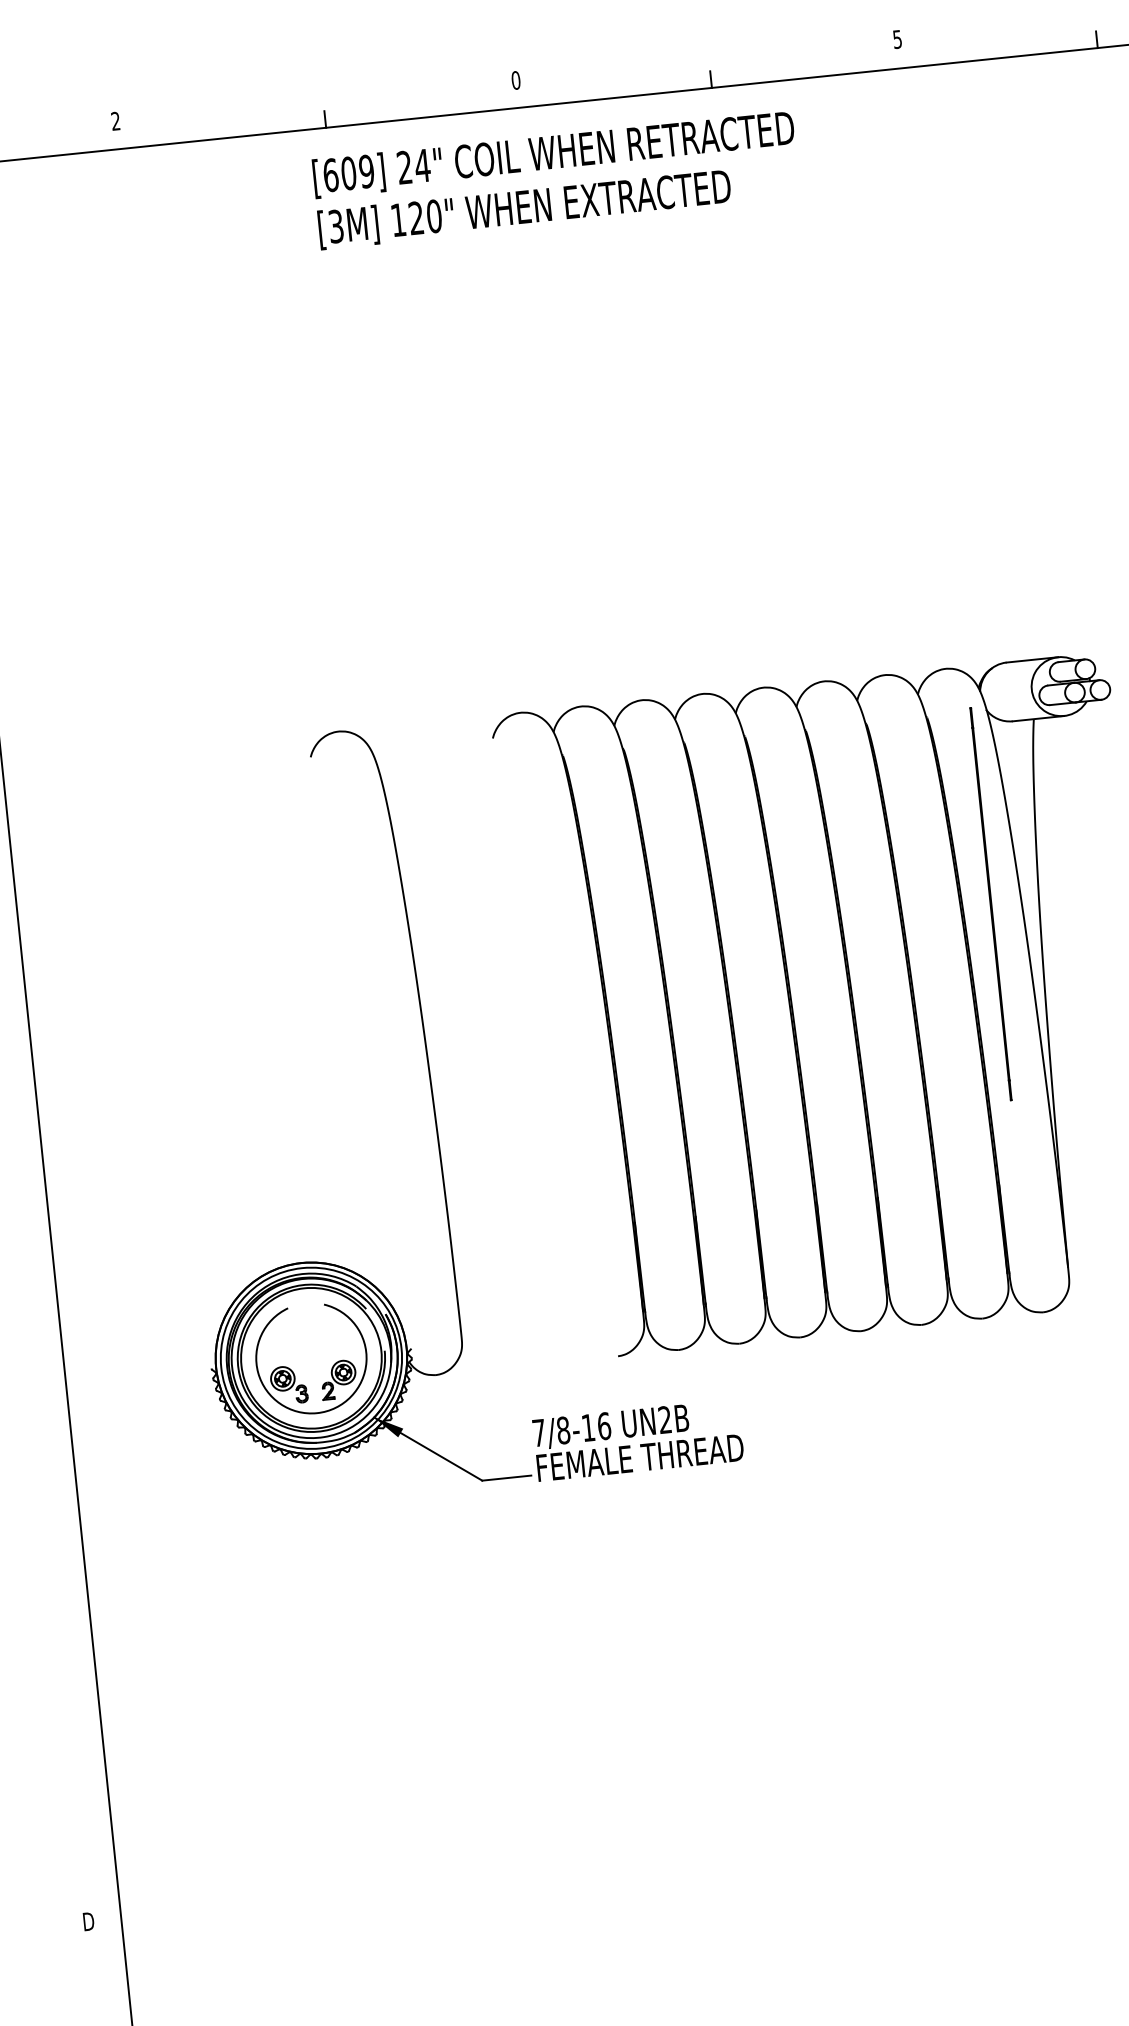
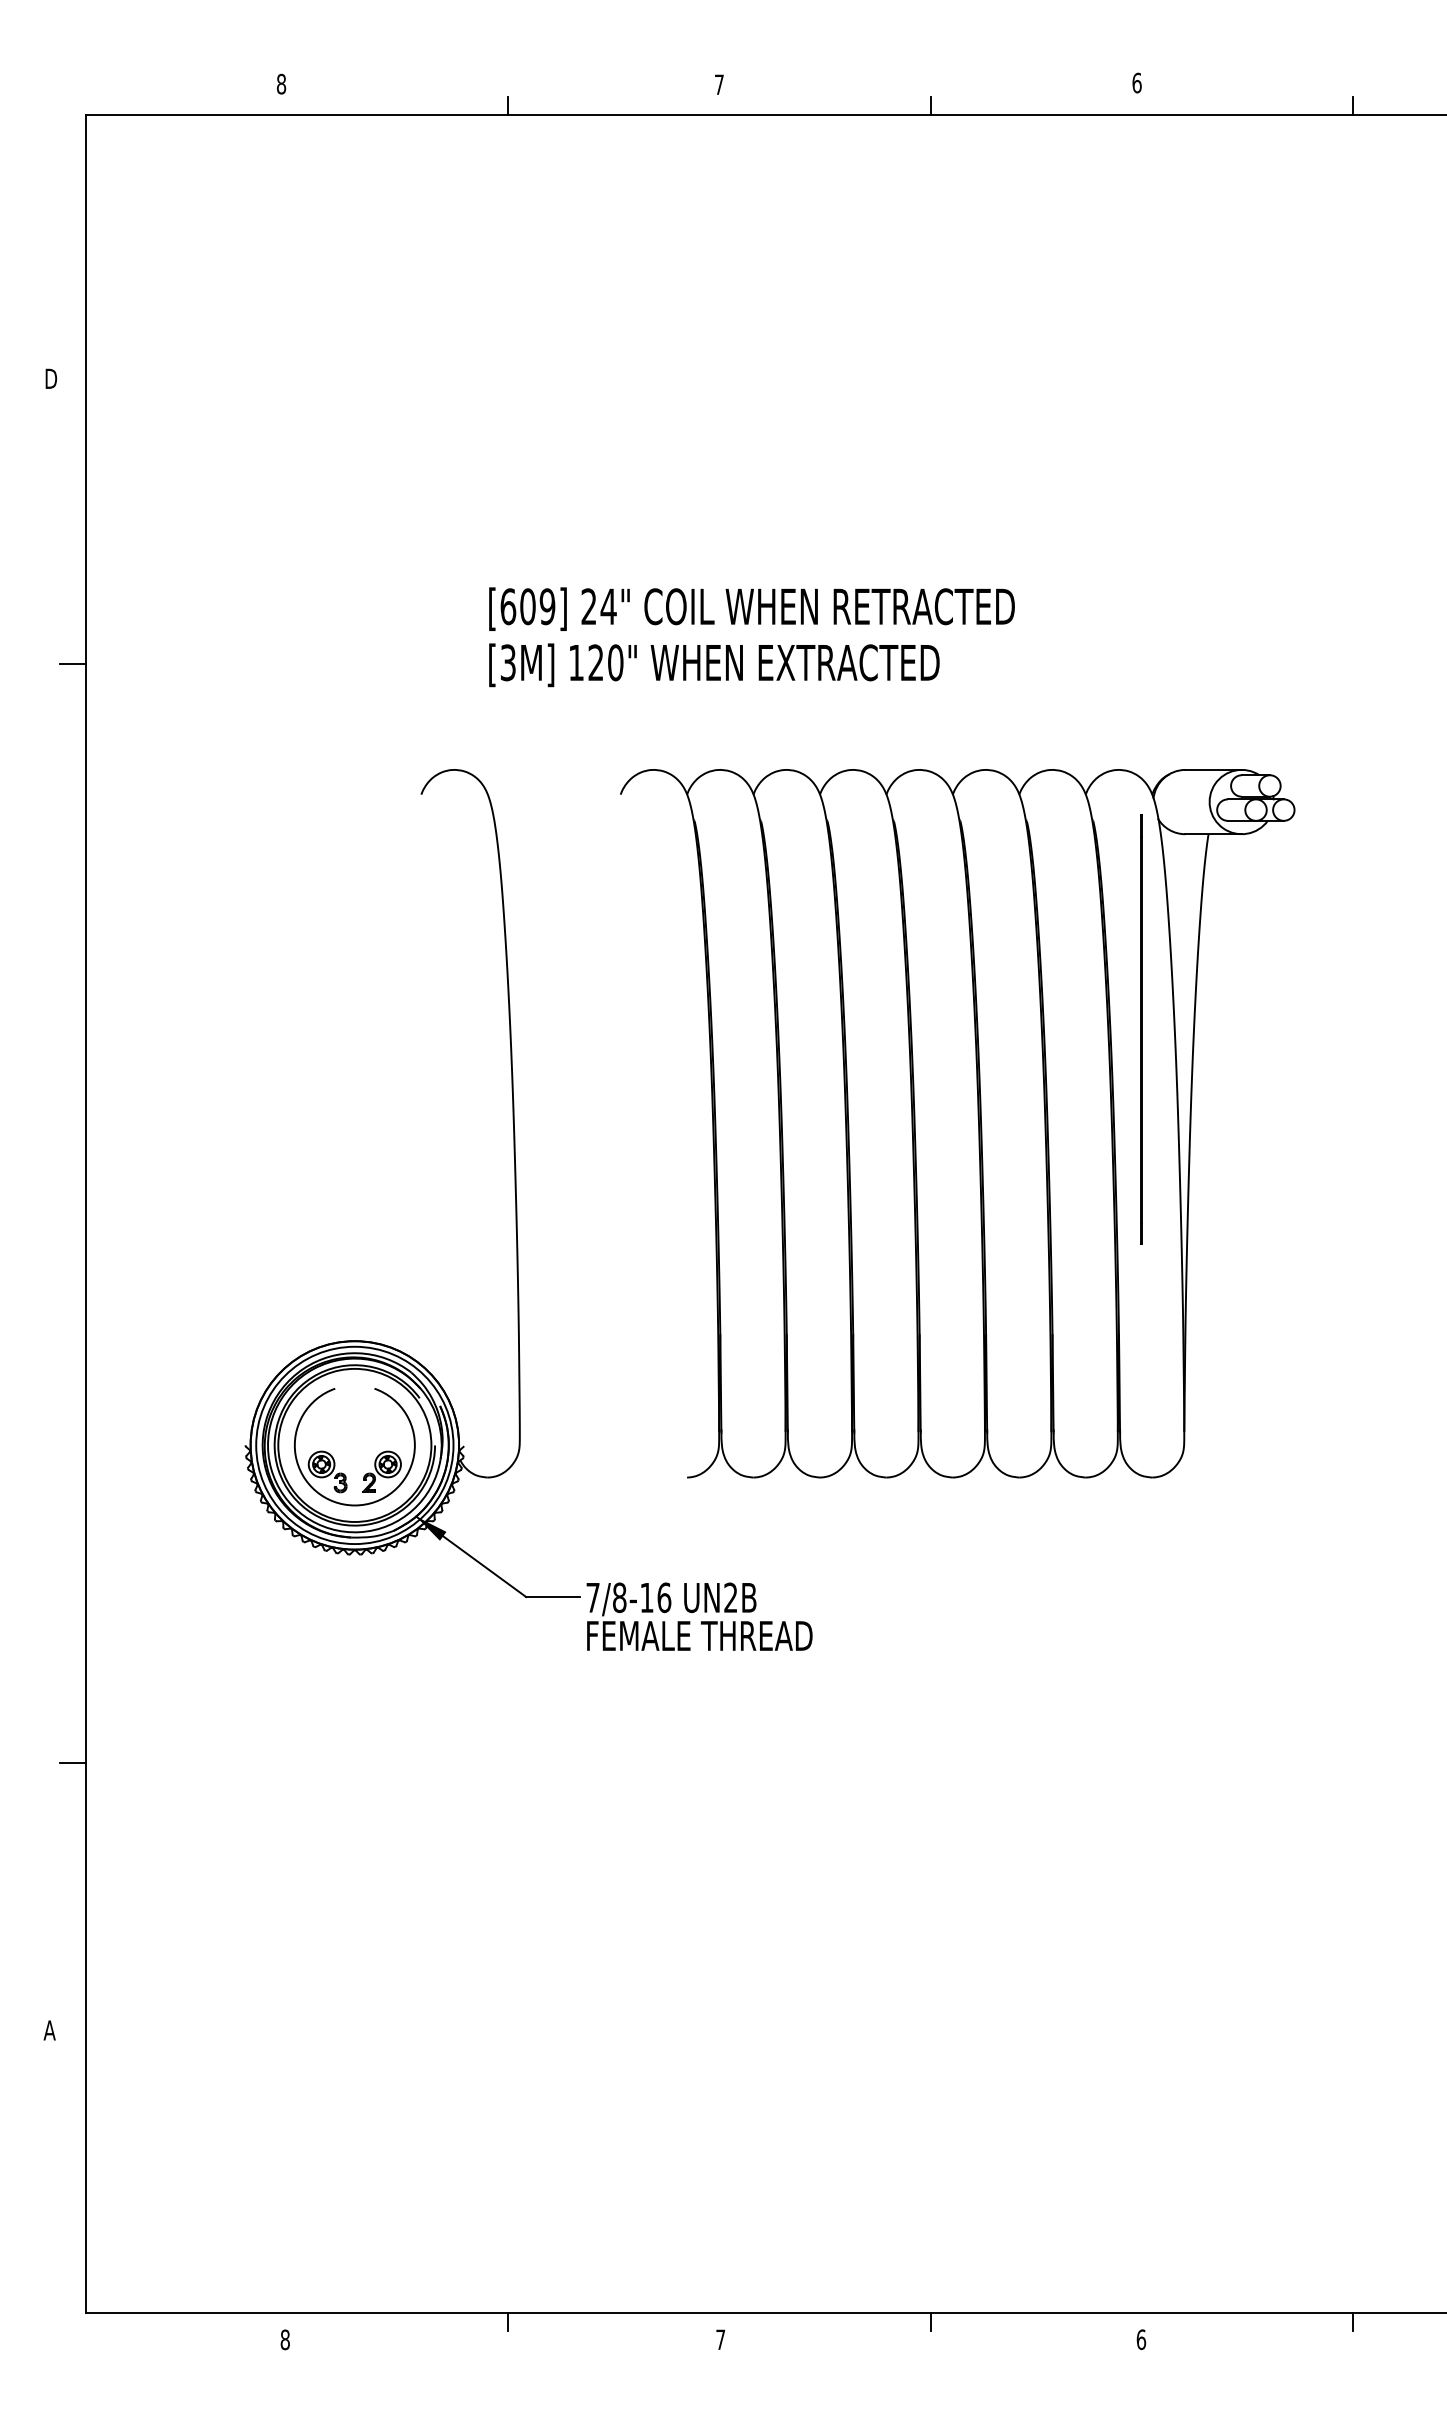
text: (897, 38) -> (1136, 82), 5 -> 6
text: (516, 80) -> (719, 84), 0 -> 7
text: (115, 121) -> (281, 84), 2 -> 8
text: (556, 180) -> (751, 637), moved
text: (638, 1440) -> (699, 1616), moved
line: (83, 1675) -> (72, 1763), added
text: (87, 1921) -> (49, 2030), D -> A

